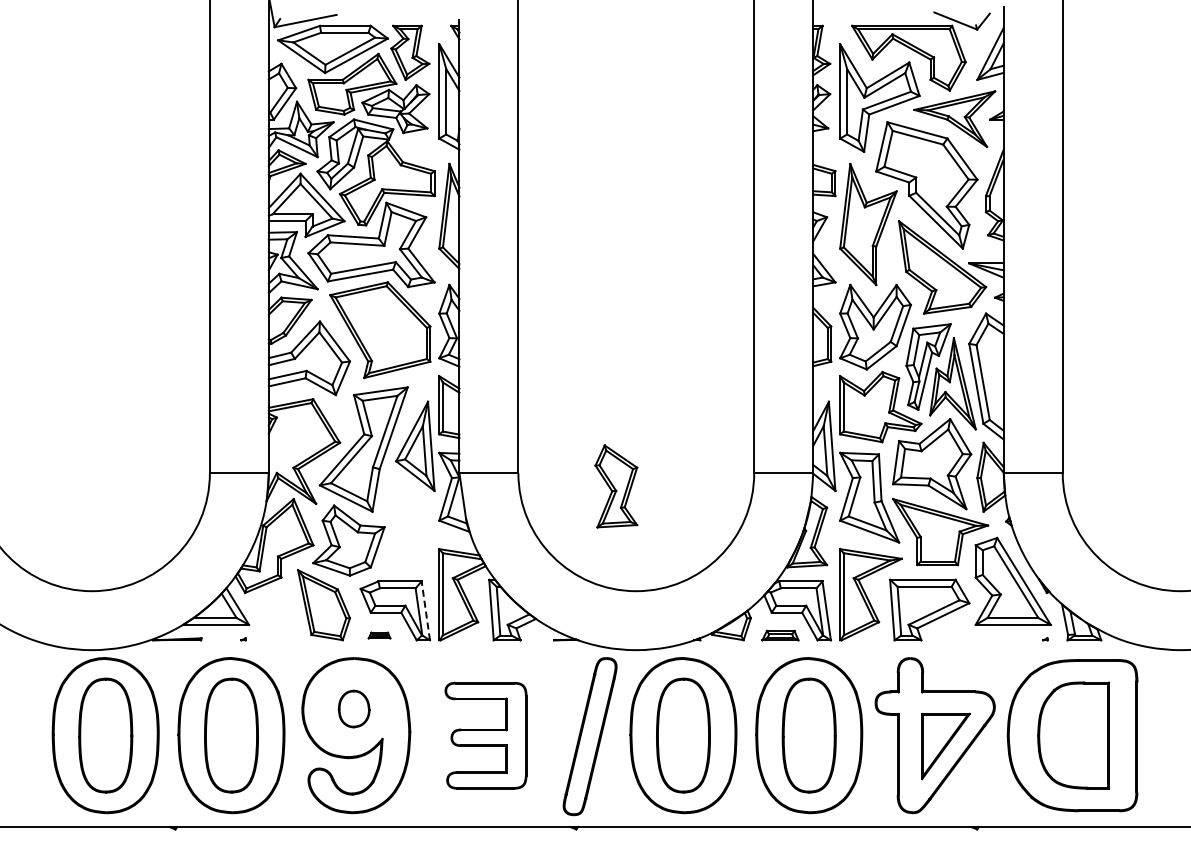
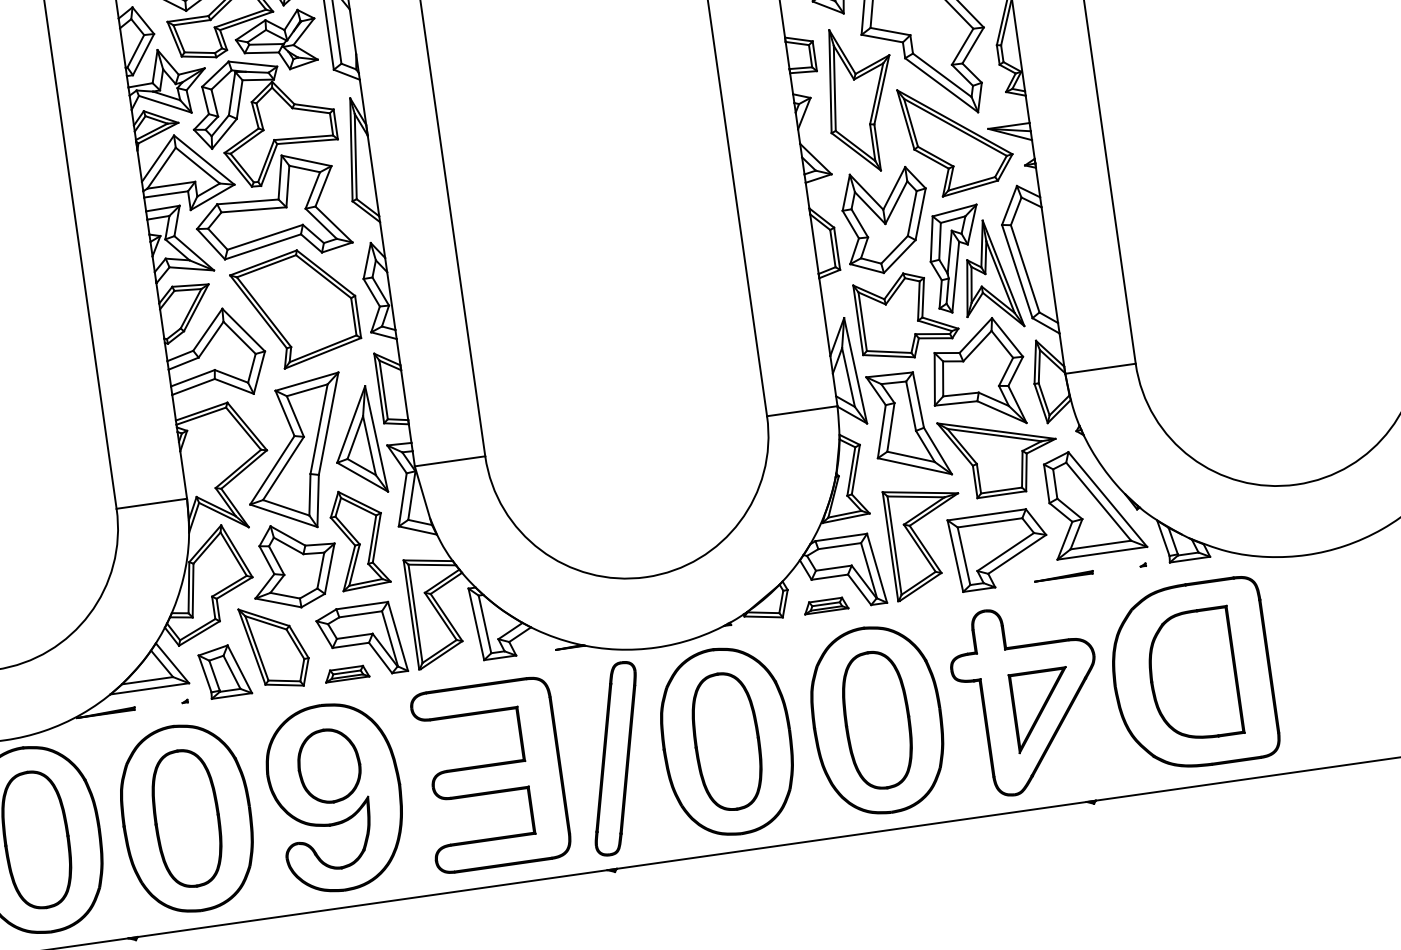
part: (616, 486) -> (359, 539), moved
line: (425, 610) -> (397, 636), dashed -> solid
part: (279, 619) -> (224, 671), added
part: (379, 635) -> (346, 673), size x1.67
part: (978, 639) -> (1063, 576), added
part: (353, 708) -> (328, 765), size x1.67
part: (485, 735) -> (490, 775), size x1.43

